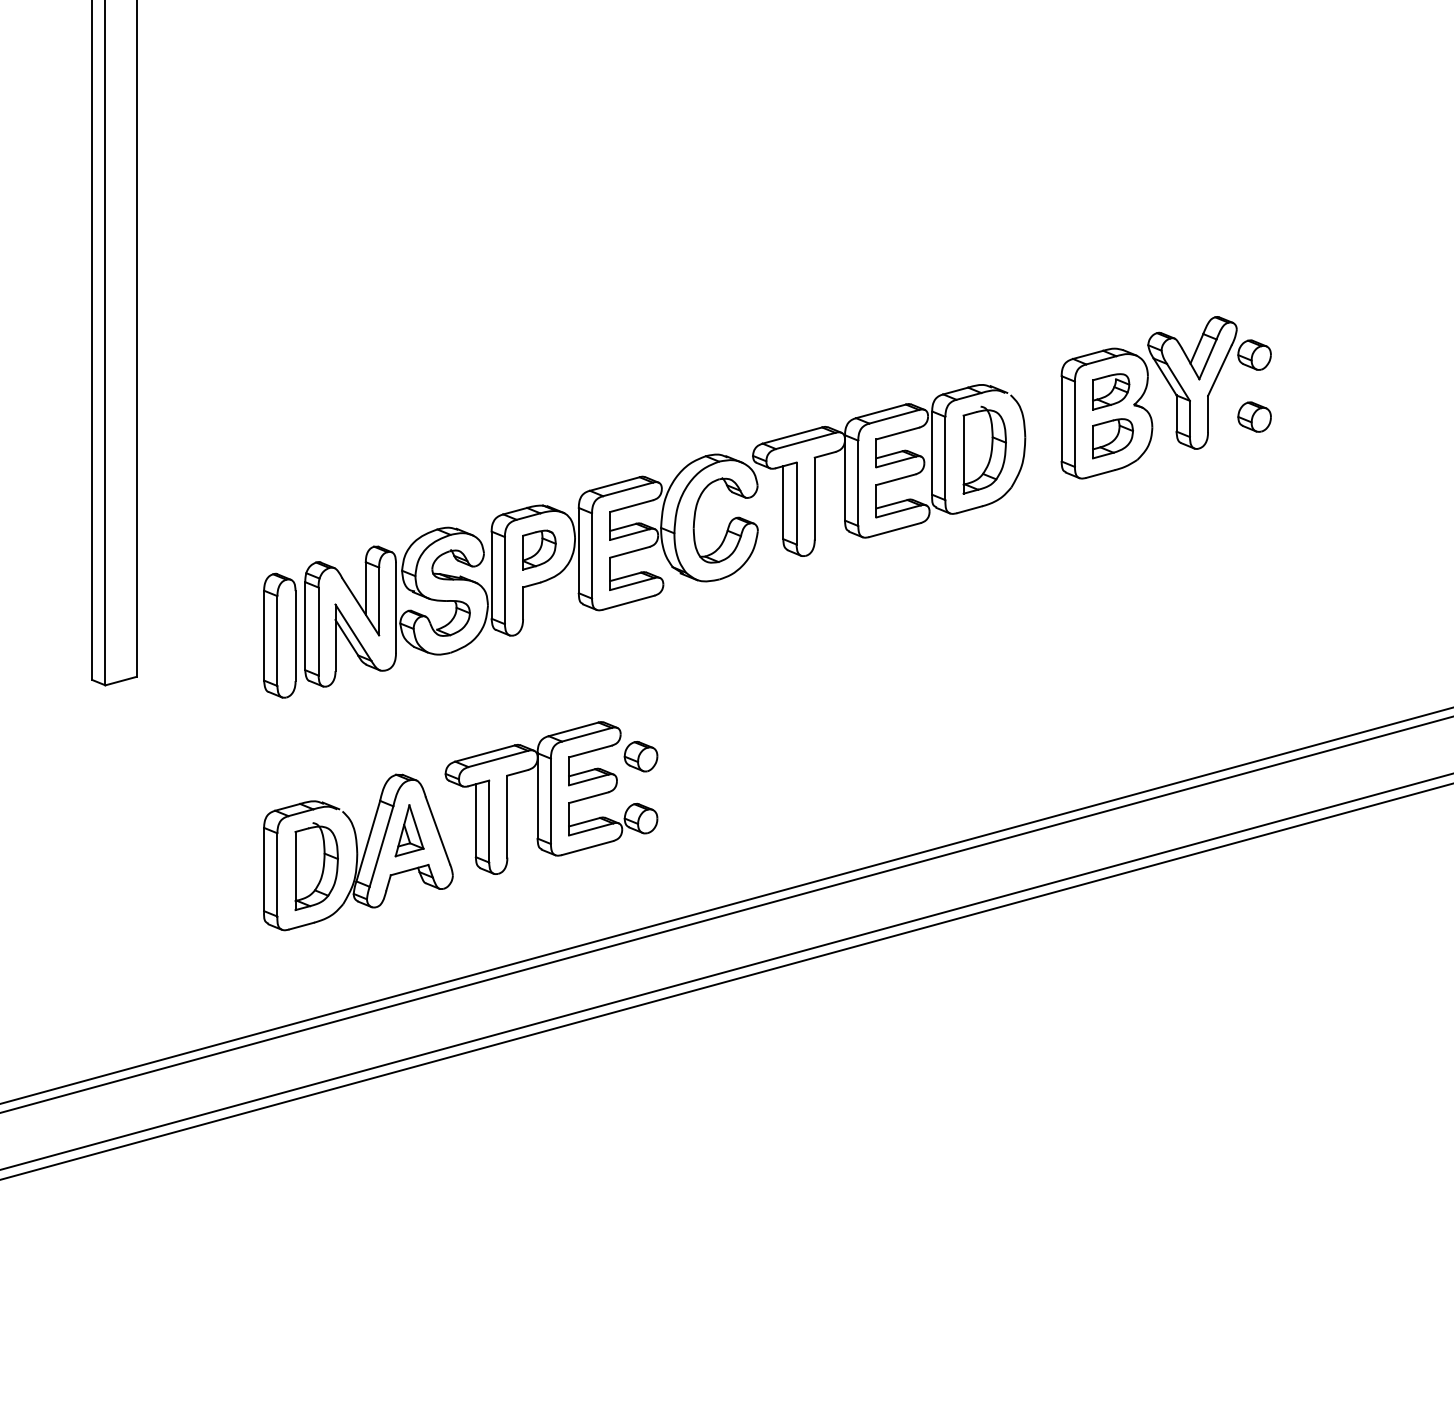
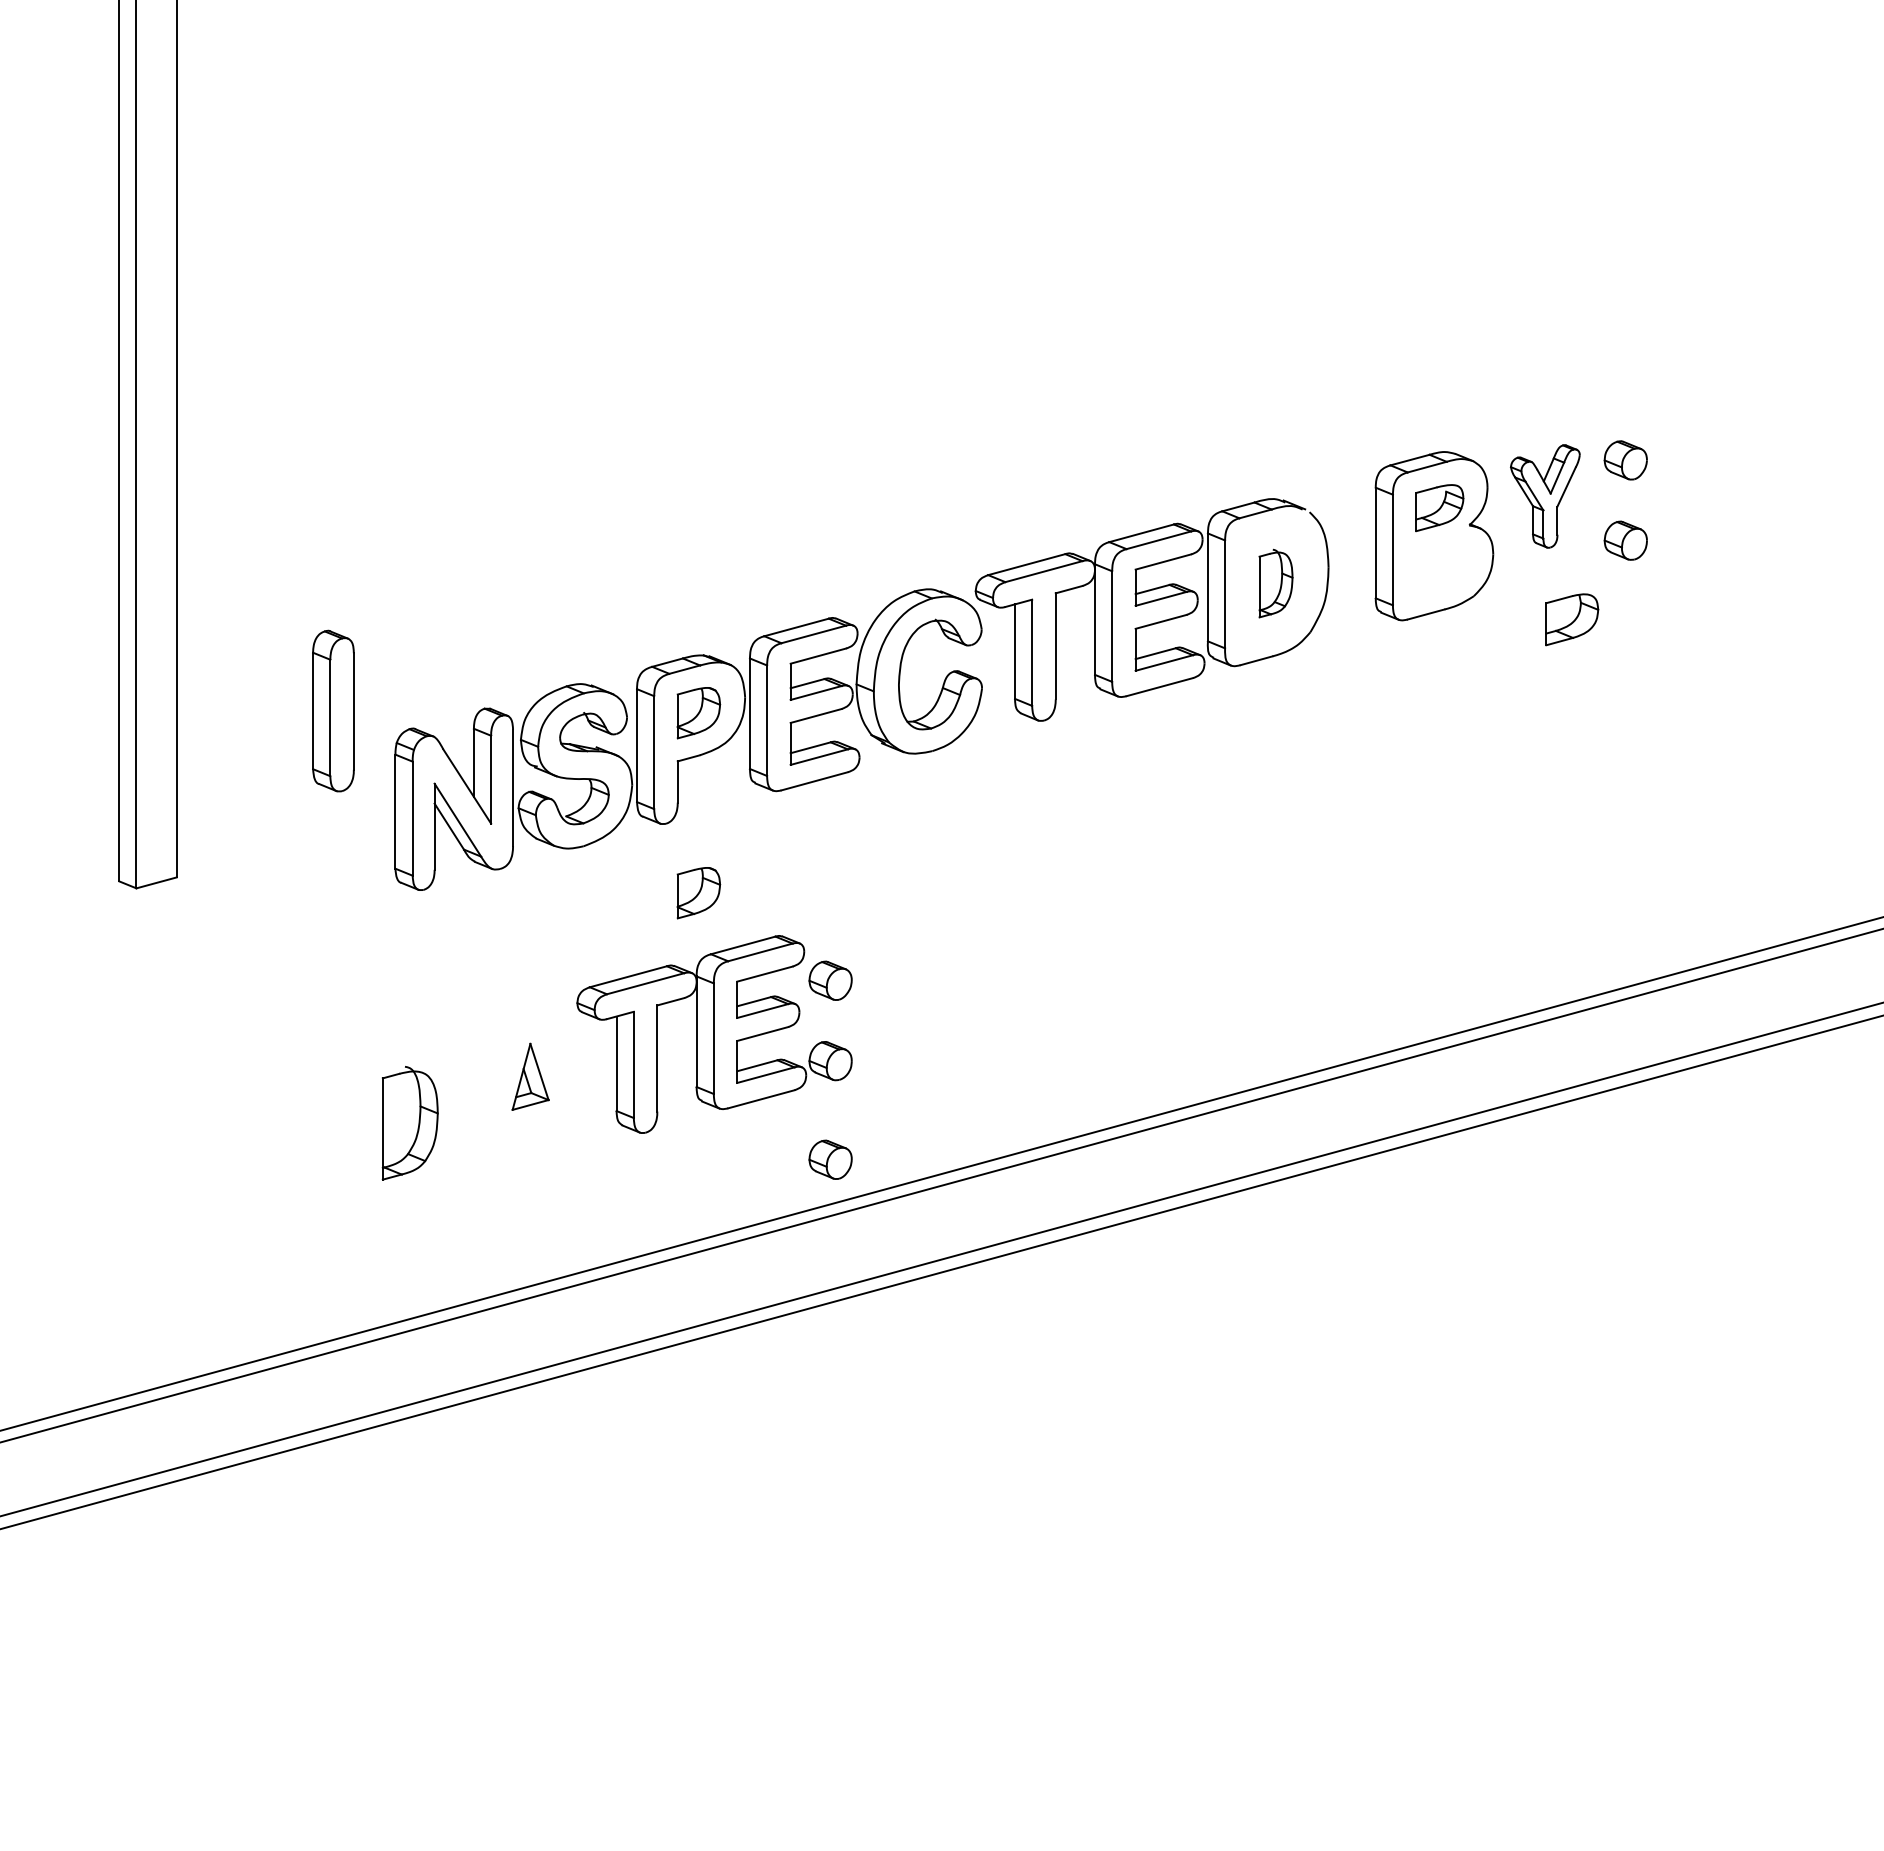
part: (1192, 382) -> (1545, 496), size x0.6
part: (1113, 438) -> (1572, 619), moved
part: (984, 450) -> (1275, 583), size x0.6
part: (279, 635) -> (333, 710), moved
part: (539, 689) -> (698, 893), added
part: (358, 852) -> (464, 1104), removed
part: (640, 894) -> (830, 1159), added

